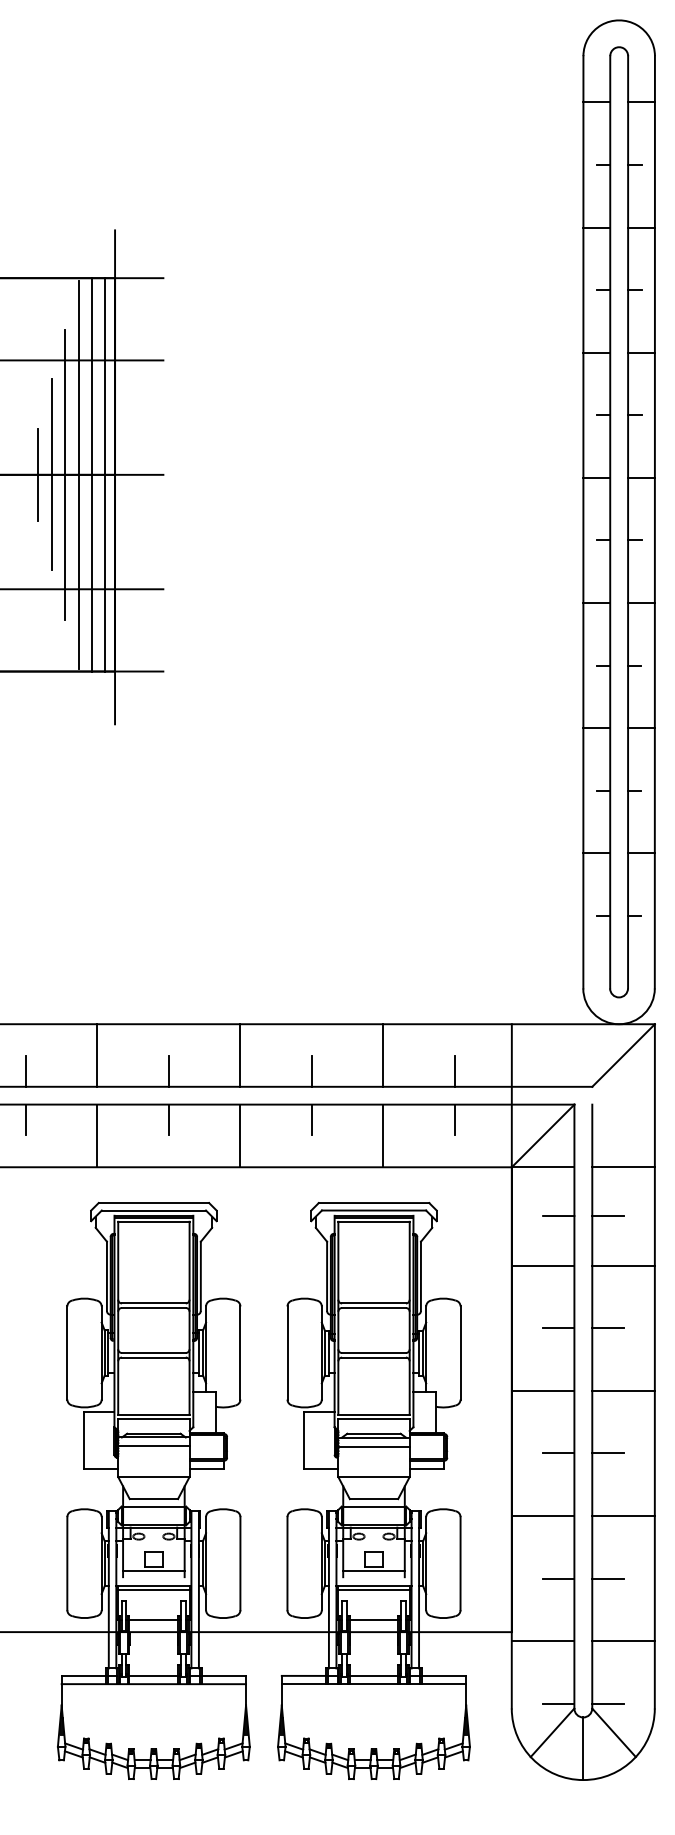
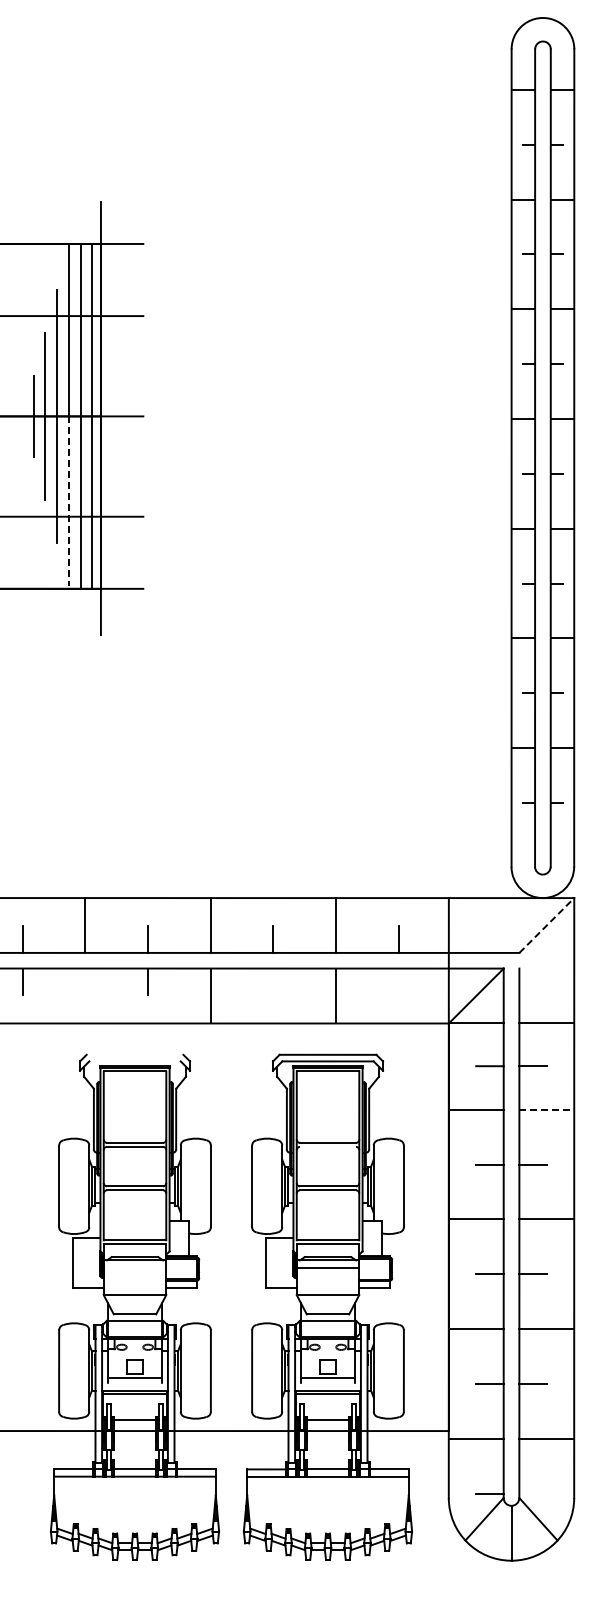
line: (78, 571) -> (68, 501), solid -> dashed
line: (623, 1055) -> (546, 925), solid -> dashed
line: (311, 1119) -> (273, 981), removed
line: (454, 1119) -> (398, 981), removed
line: (97, 1135) -> (85, 995), removed
line: (153, 1202) -> (134, 1054), removed
line: (153, 1210) -> (134, 1061), removed
line: (624, 1265) -> (547, 1109), solid -> dashed
line: (373, 1307) -> (327, 1146), removed
line: (153, 1446) -> (134, 1268), removed
line: (607, 1703) -> (532, 1493), removed

